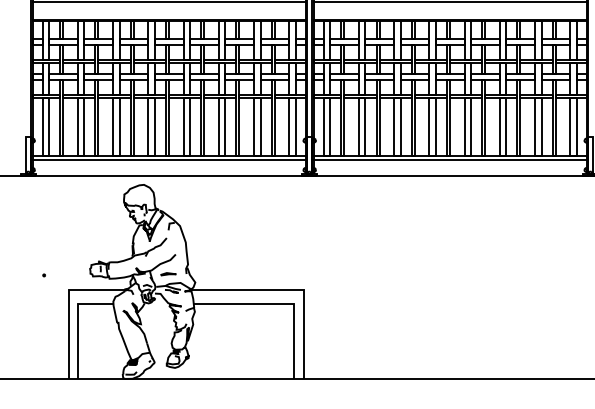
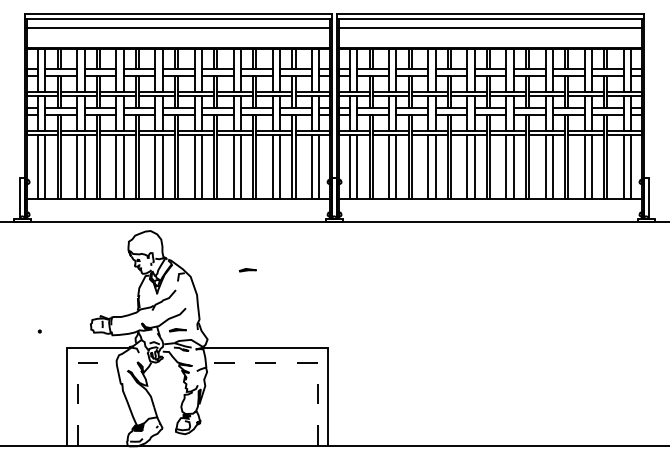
line: (169, 160) -> (178, 203), removed
line: (450, 160) -> (490, 203), removed
line: (231, 220) -> (247, 270), added
line: (281, 303) -> (303, 362), solid -> dashed
line: (78, 323) -> (77, 384), solid -> dashed

